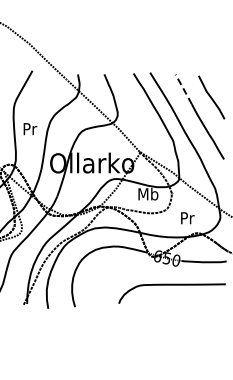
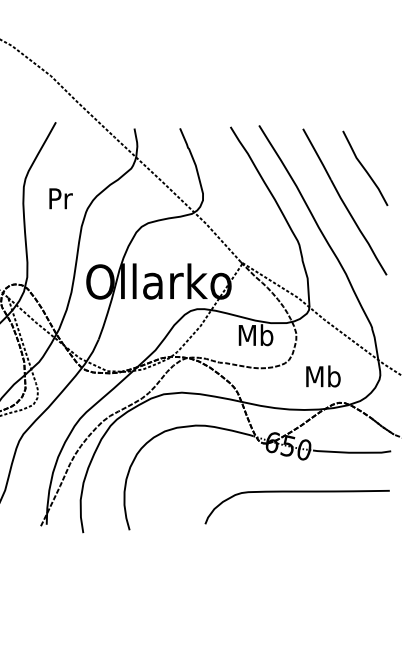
line: (183, 88) -> (316, 152), dashed -> solid
text: (30, 129) -> (61, 199), moved
text: (187, 217) -> (323, 375), Pr -> Mb

